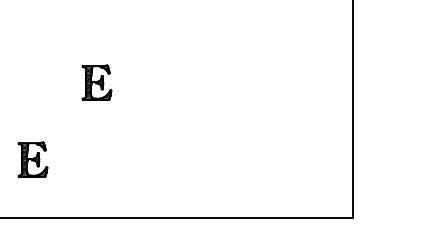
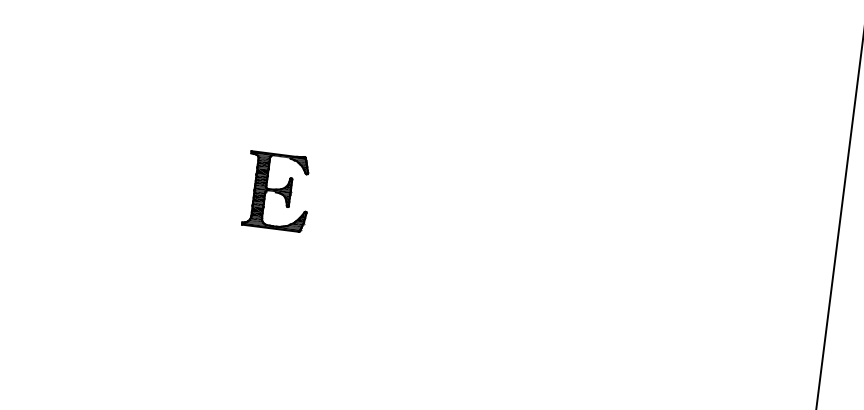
part: (32, 159) -> (116, 340), removed

